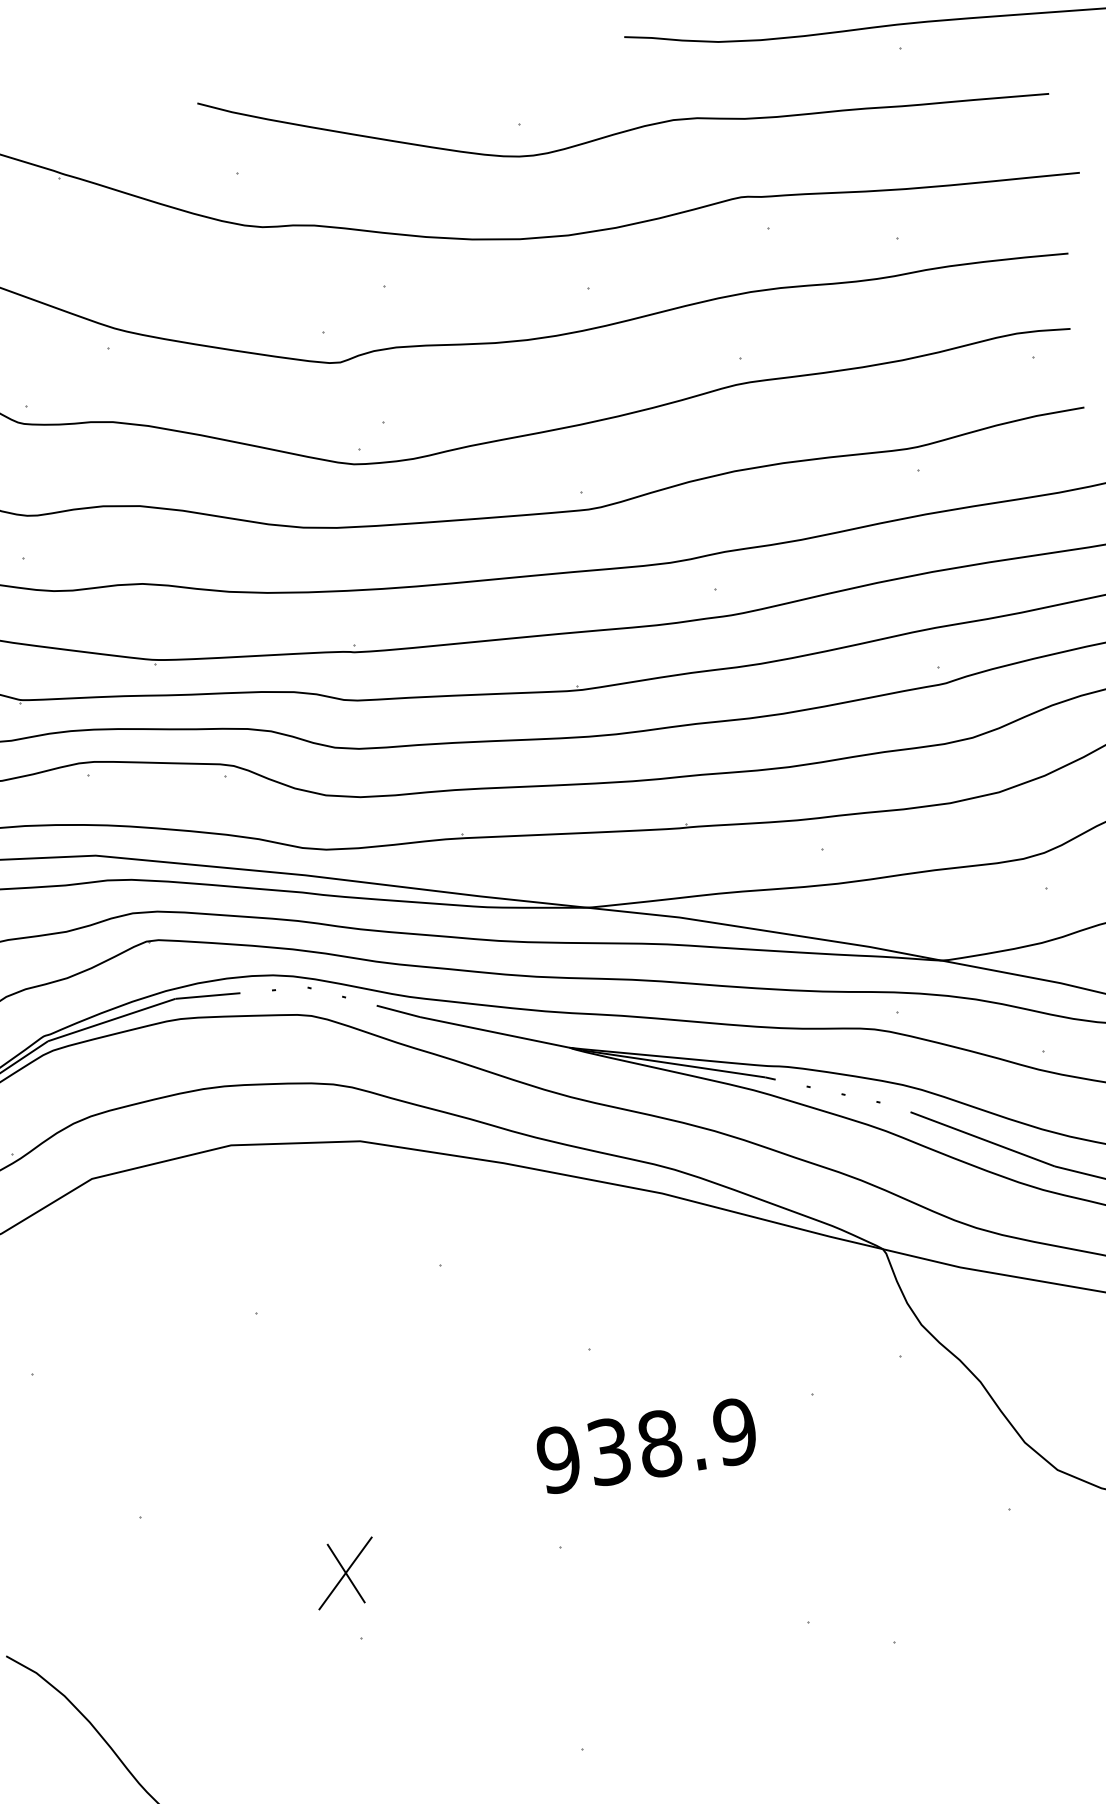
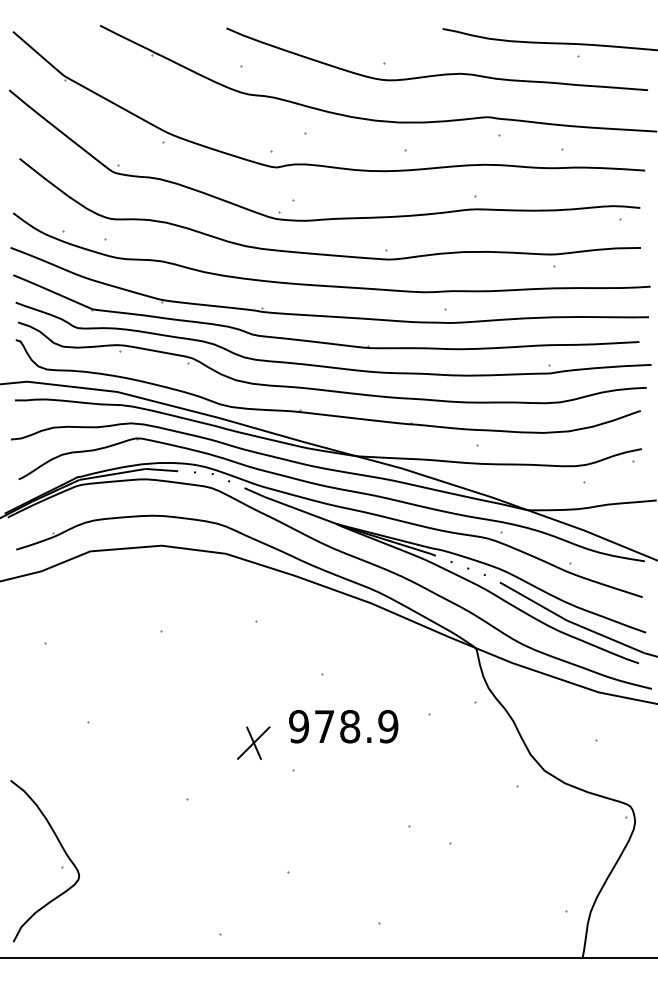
text: (609, 1451) -> (324, 726), 938.9 -> 978.9
part: (344, 1572) -> (253, 742), moved

